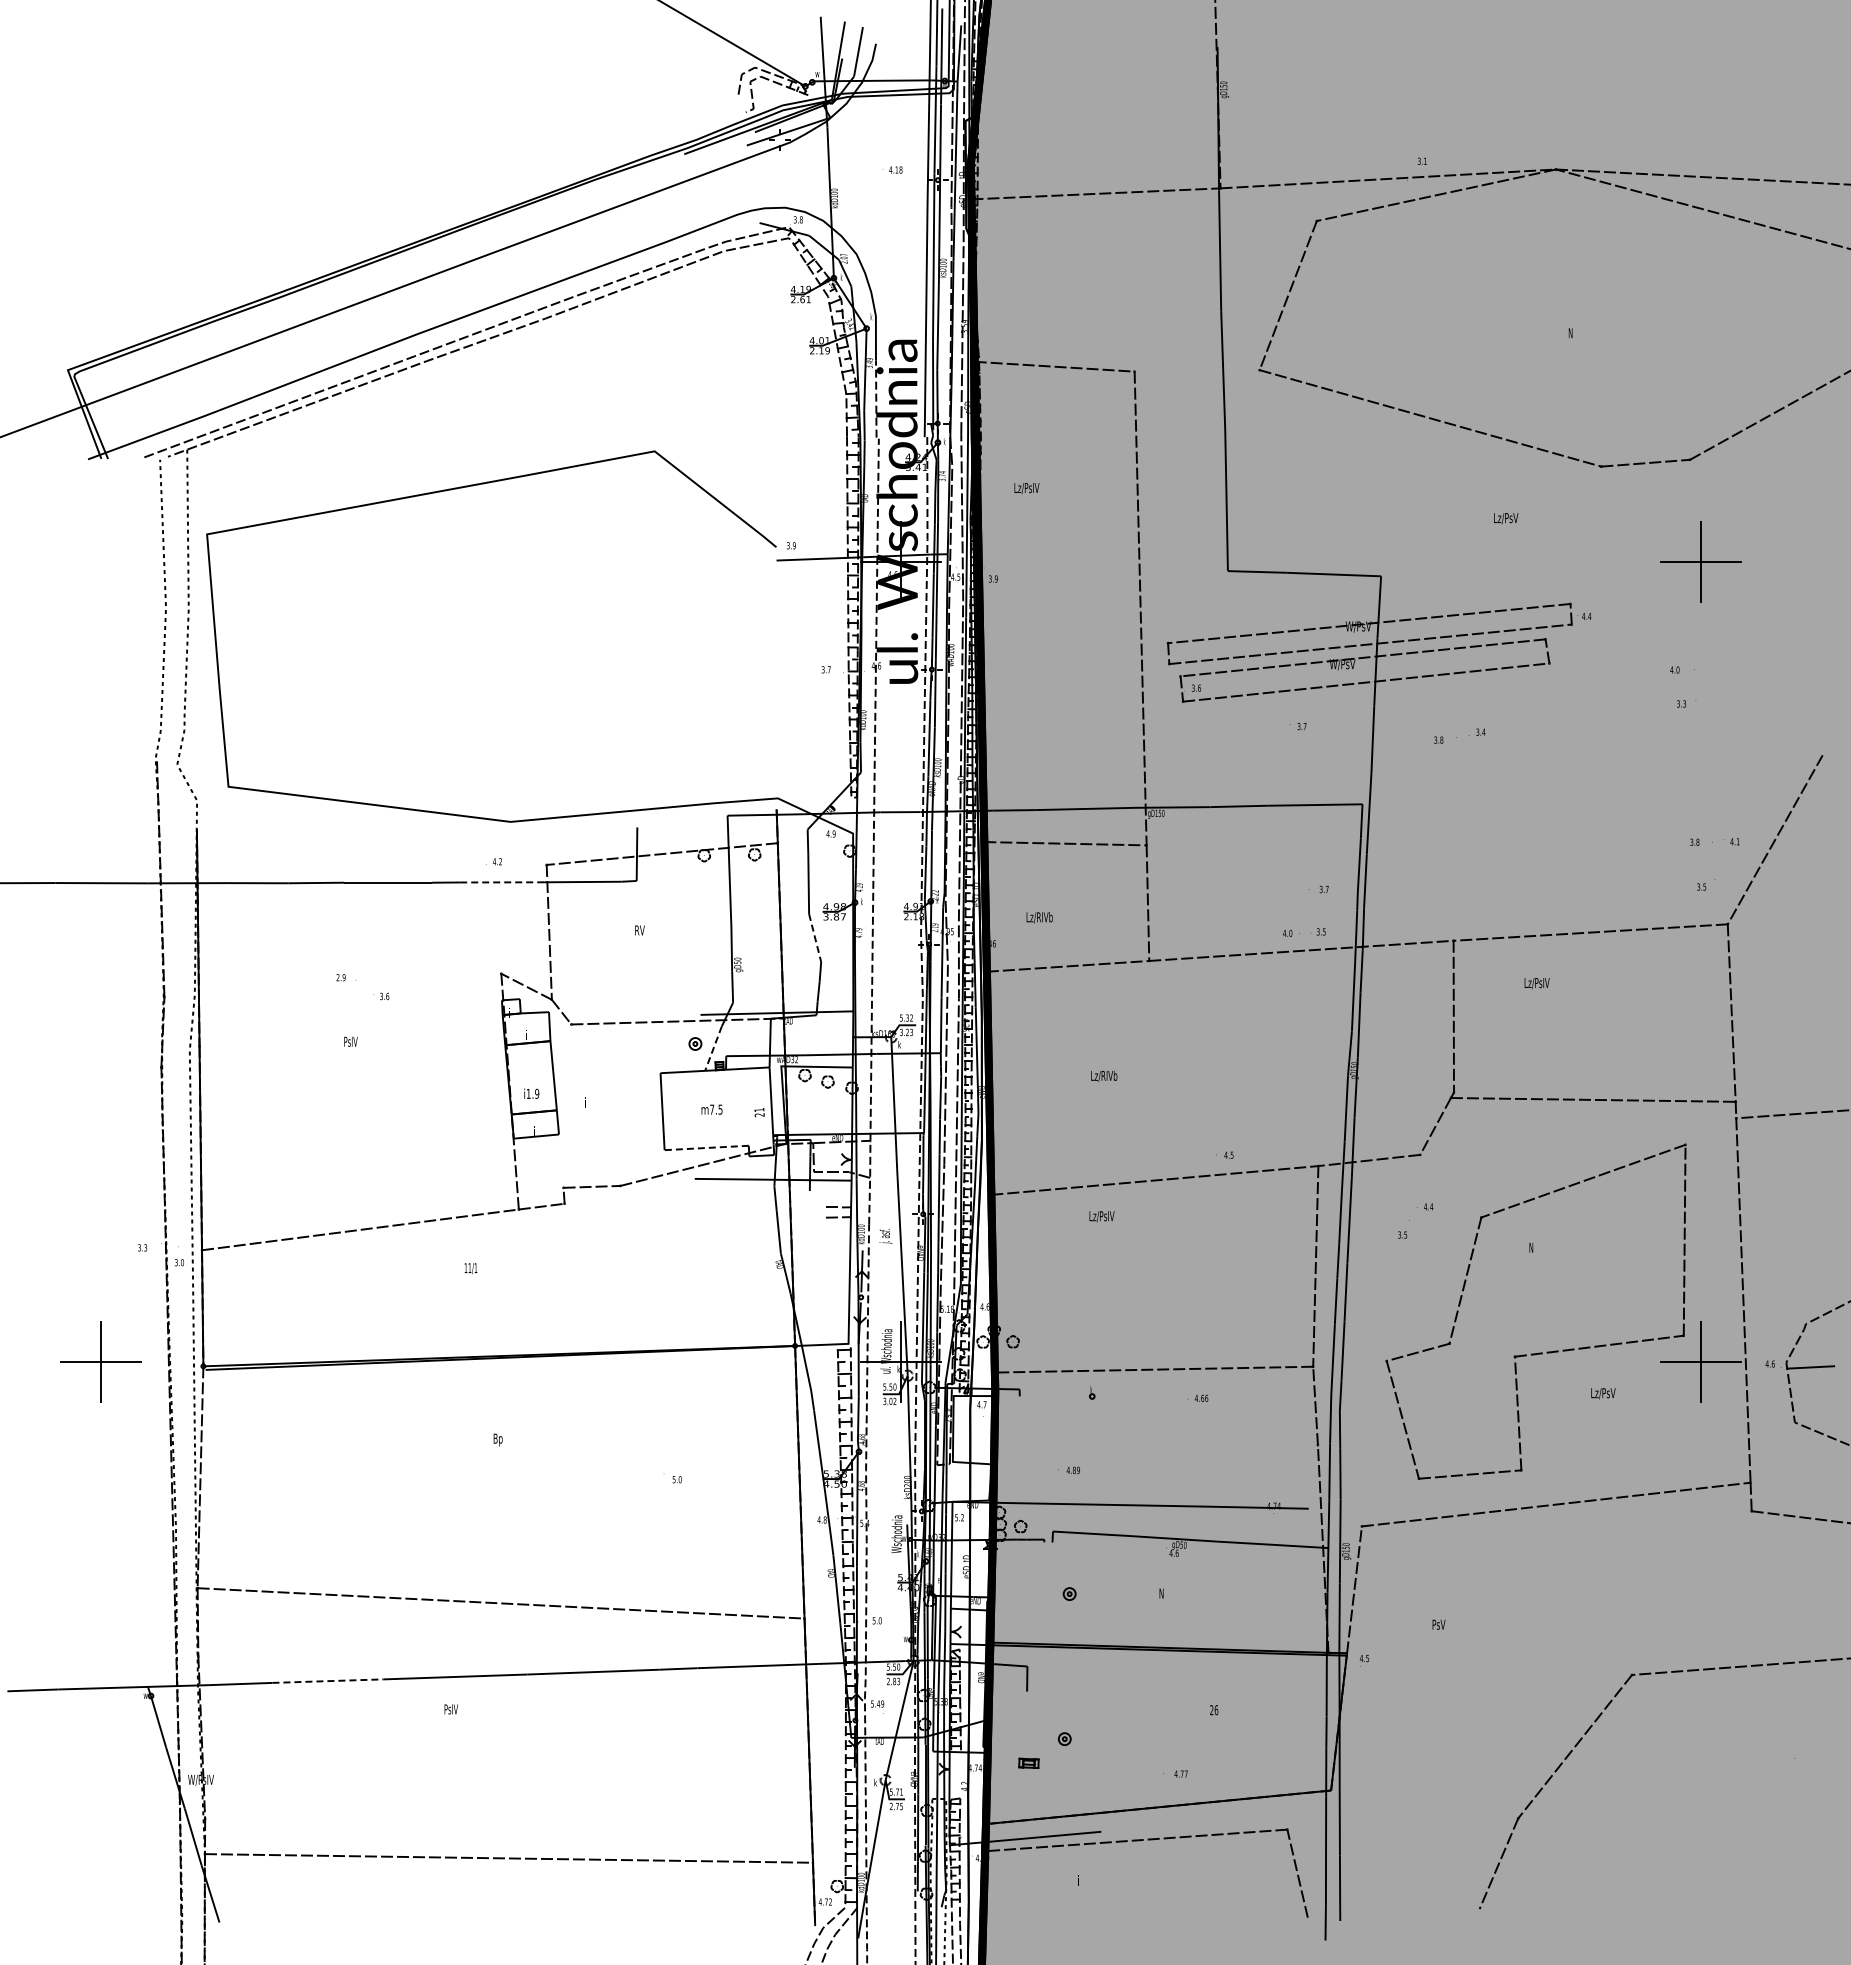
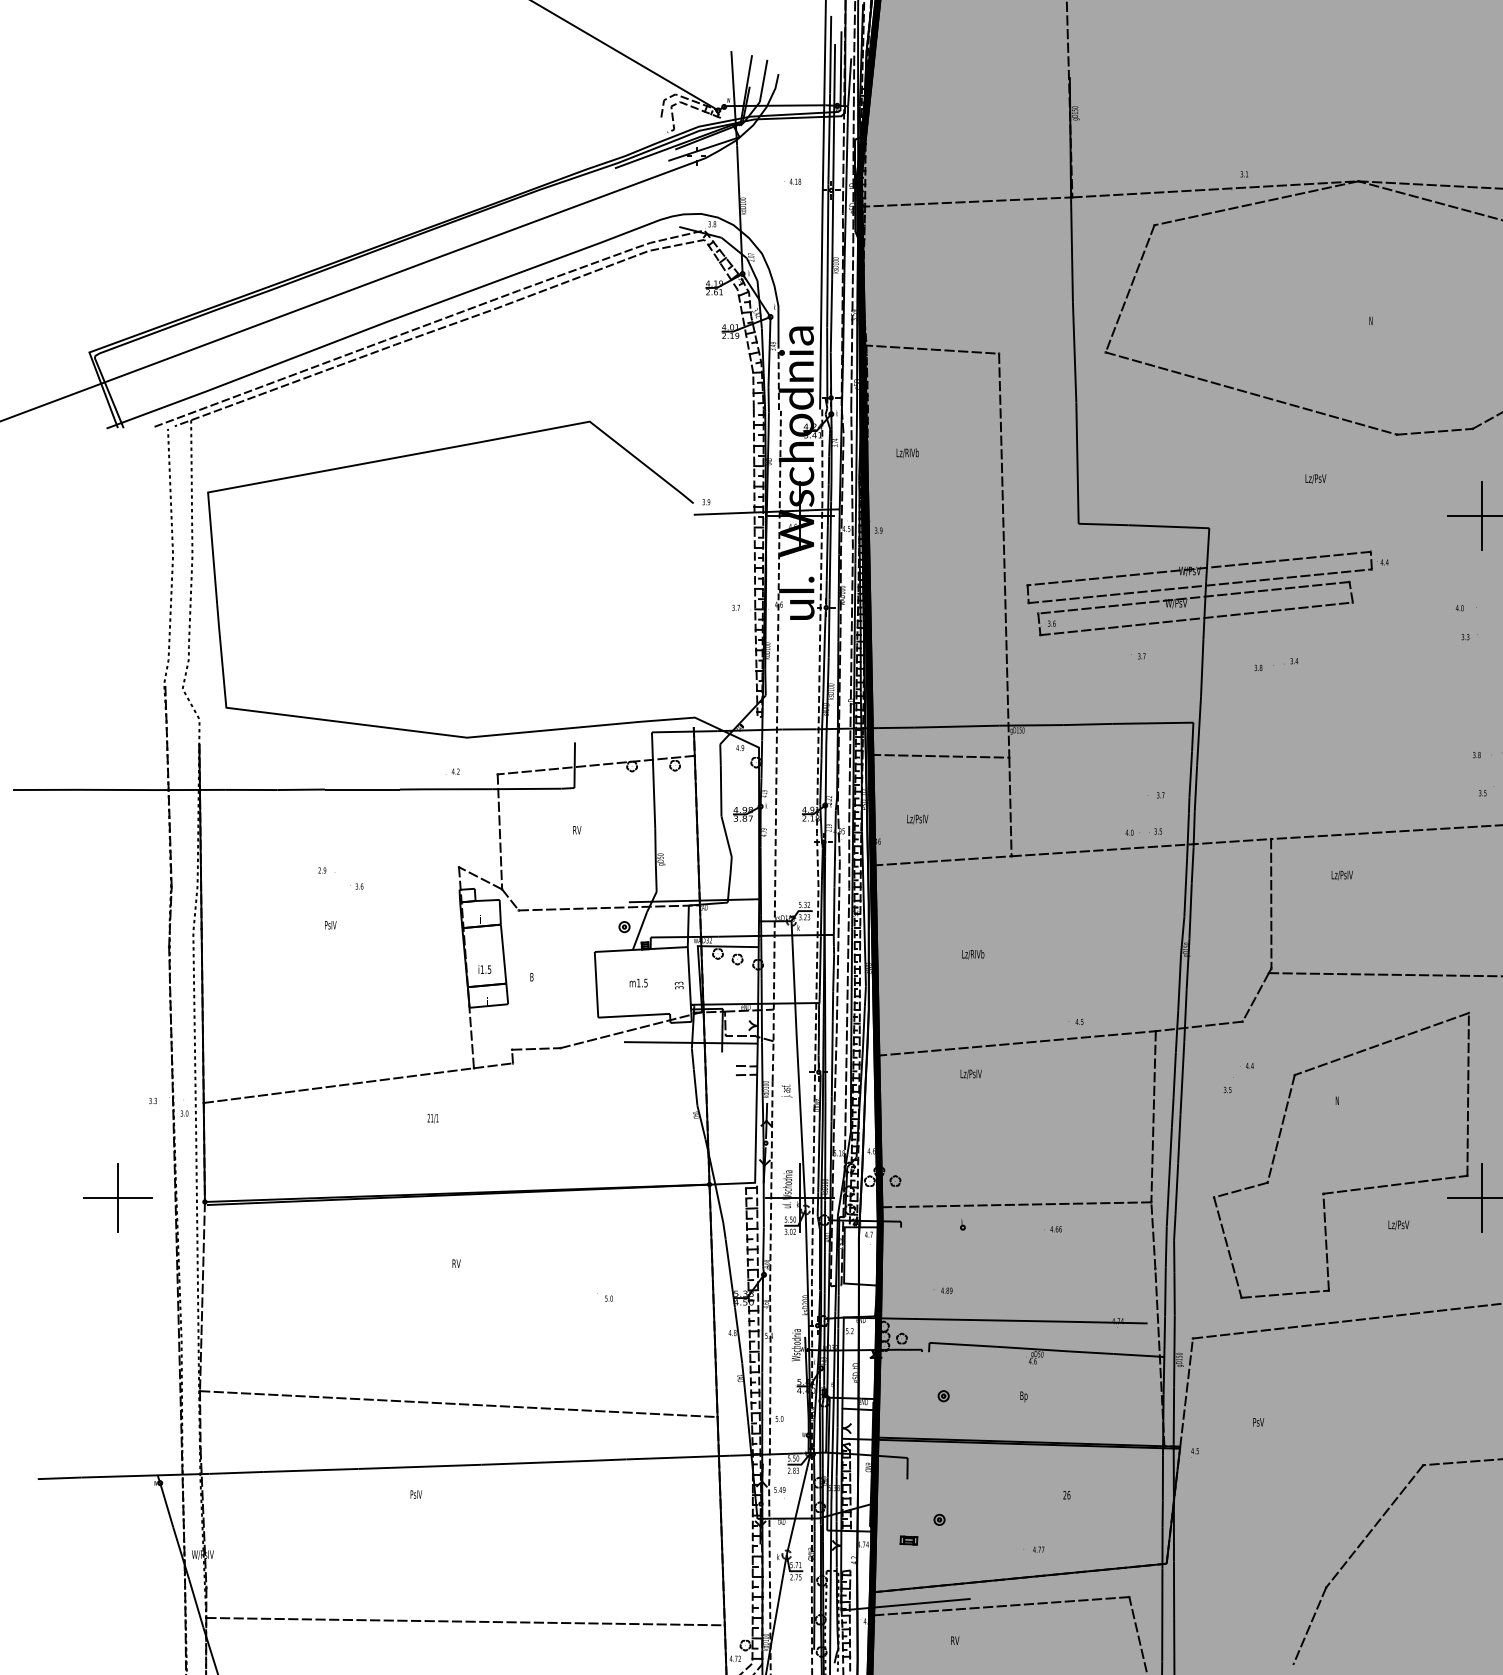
text: (1033, 487) -> (912, 452), Lz/PsIV -> Lz/RIVb
line: (501, 882) -> (459, 789), dashed -> solid
text: (1045, 917) -> (923, 819), Lz/RIVb -> Lz/PsIV
line: (815, 938) -> (726, 837), dashed -> solid
line: (713, 1048) -> (639, 930), dashed -> solid
text: (537, 1093) -> (489, 969), i1.9 -> i1.5
text: (586, 1102) -> (531, 976), i -> B
text: (712, 1109) -> (639, 982), m7.5 -> m1.5
text: (759, 1112) -> (679, 985), 21 -> 33
line: (706, 1148) -> (633, 1016), dashed -> solid
text: (465, 1267) -> (428, 1117), 11/1 -> 21/1
text: (498, 1439) -> (456, 1264), Bp -> RV
text: (1164, 1594) -> (1024, 1396), N -> Bp
line: (327, 1681) -> (310, 1470), dashed -> solid
text: (1082, 1880) -> (954, 1640), i -> RV

